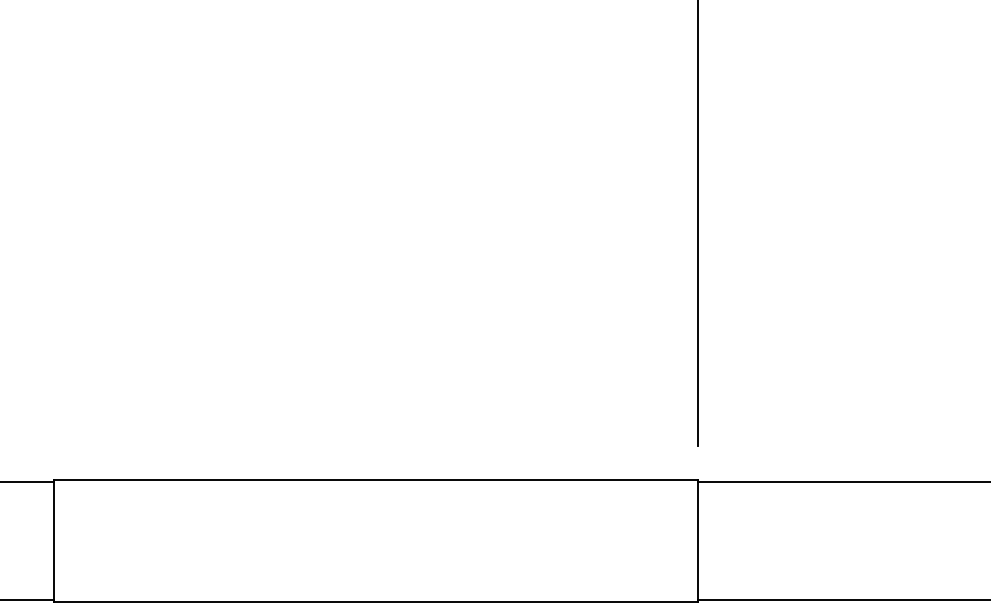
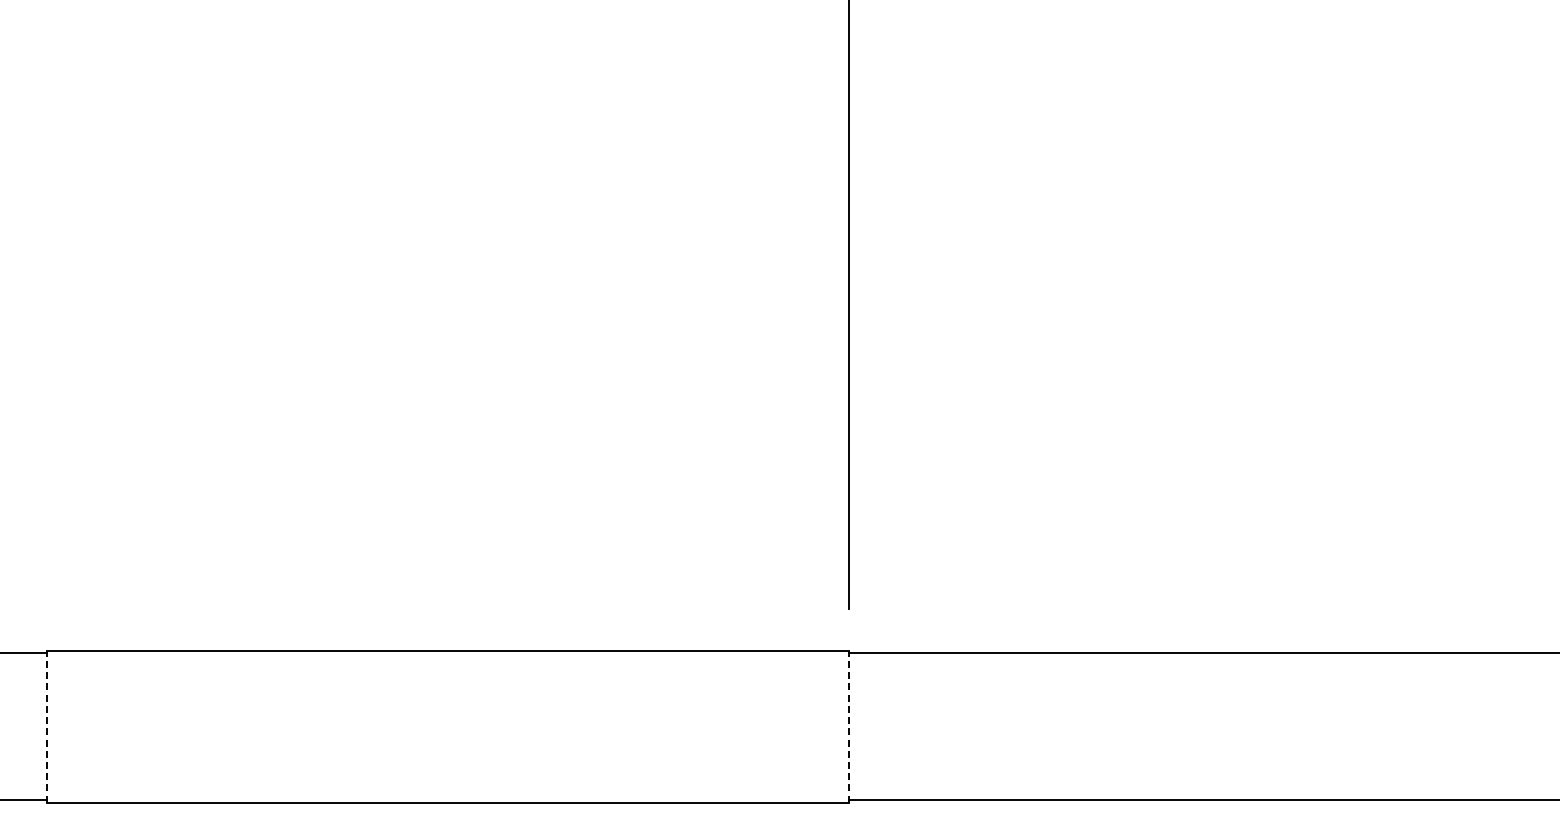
line: (54, 540) -> (46, 726), solid -> dashed
line: (697, 540) -> (849, 726), solid -> dashed

